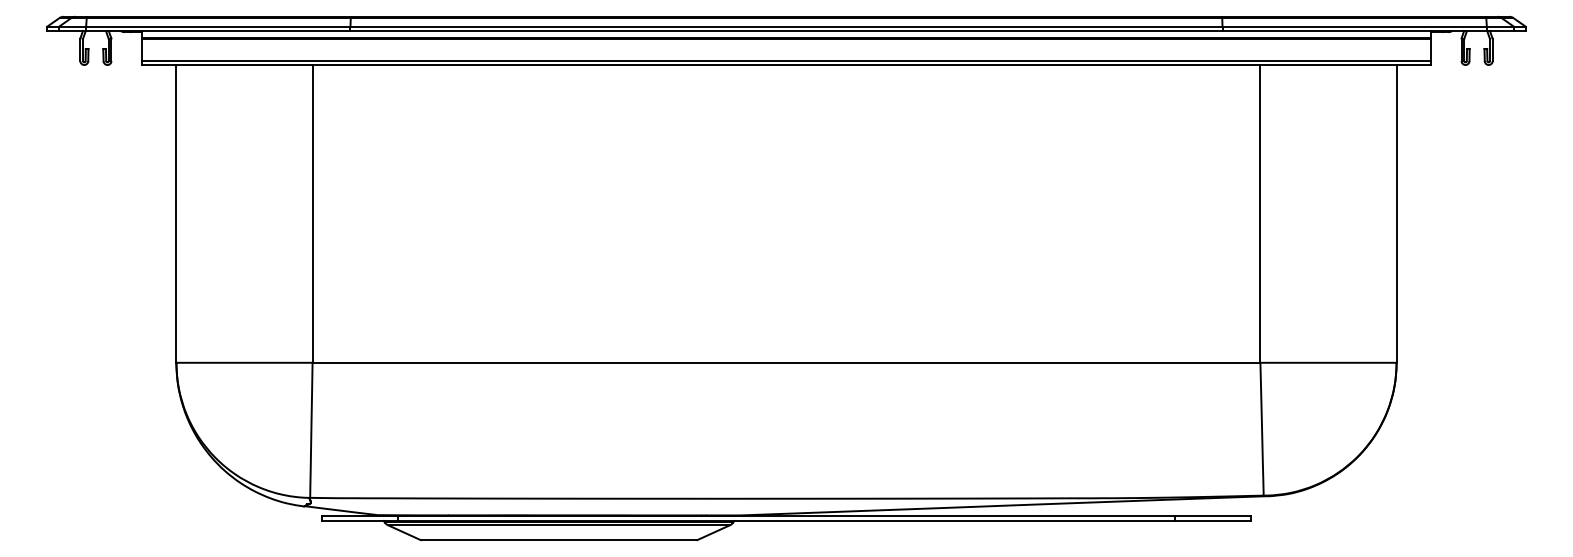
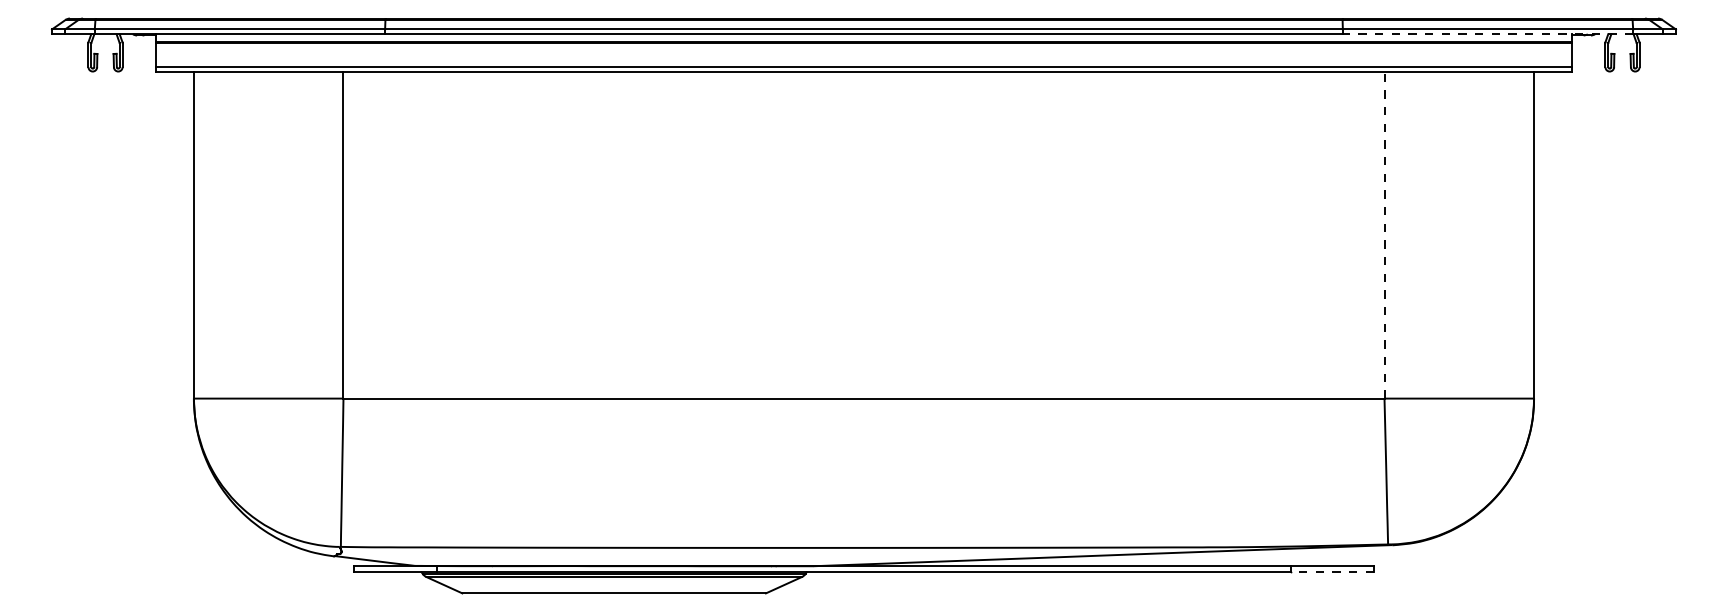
line: (1354, 31) -> (1487, 34), solid -> dashed
line: (1260, 213) -> (1384, 234), solid -> dashed
line: (1213, 521) -> (1332, 572), solid -> dashed

